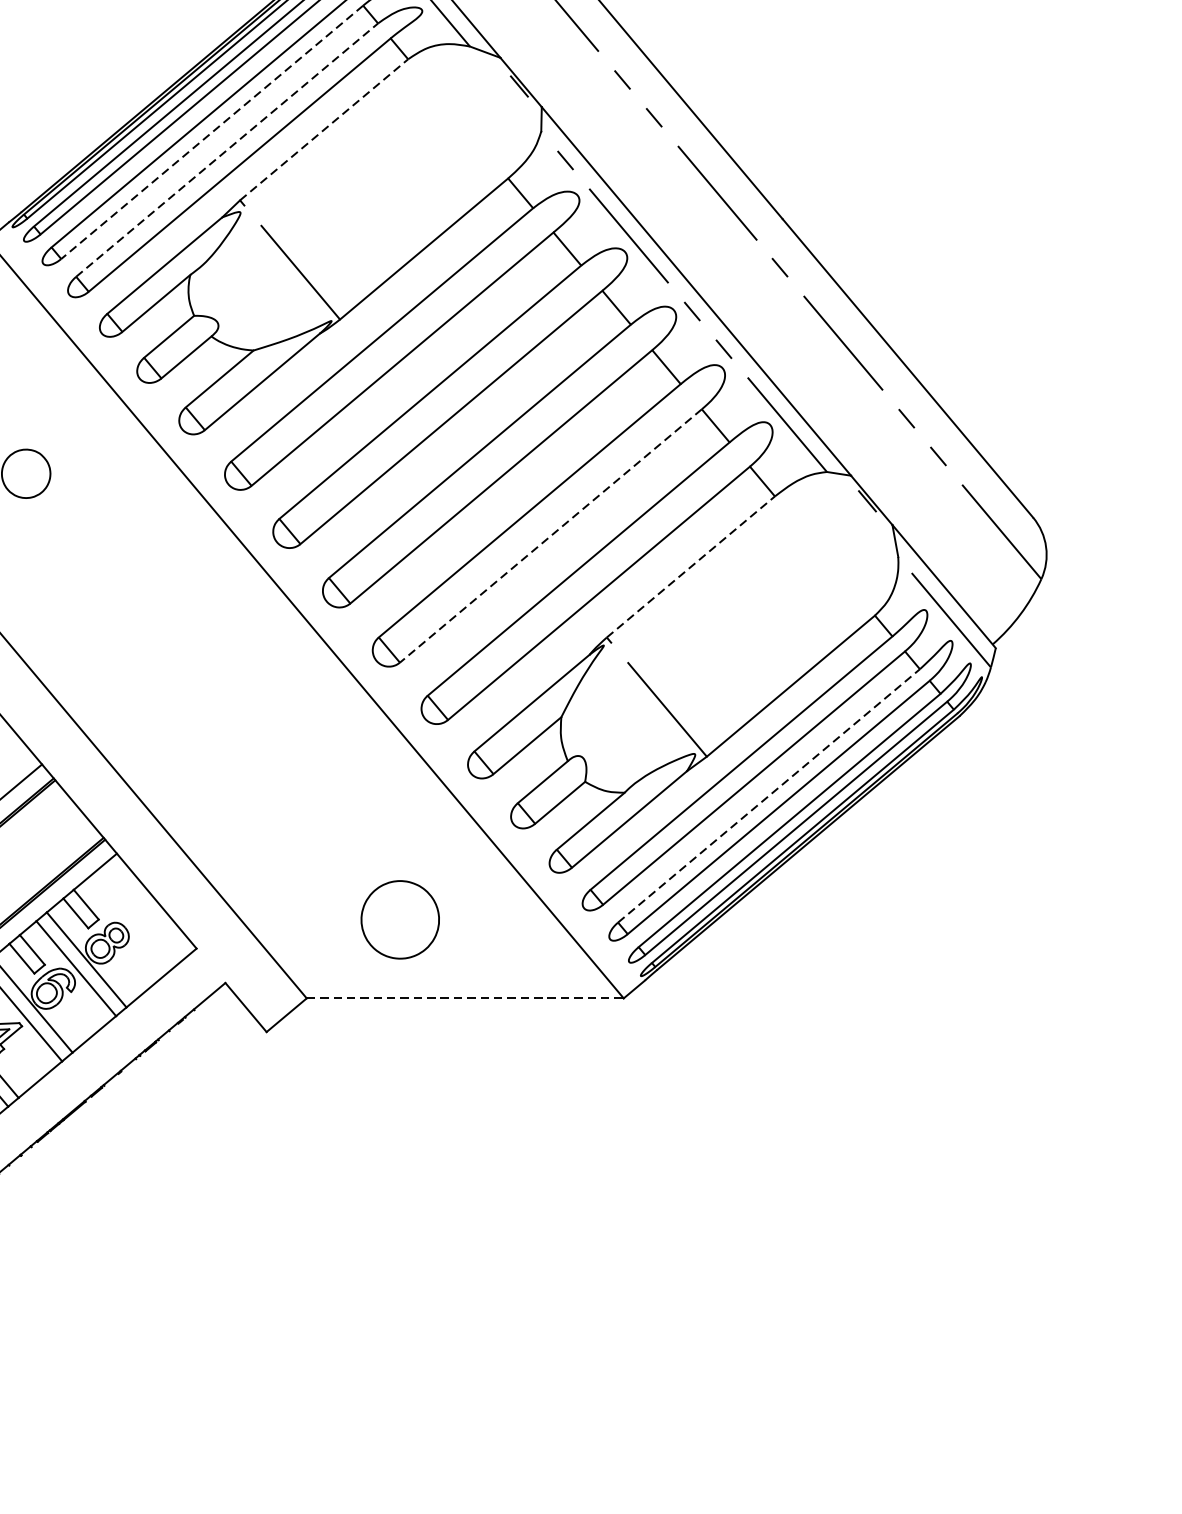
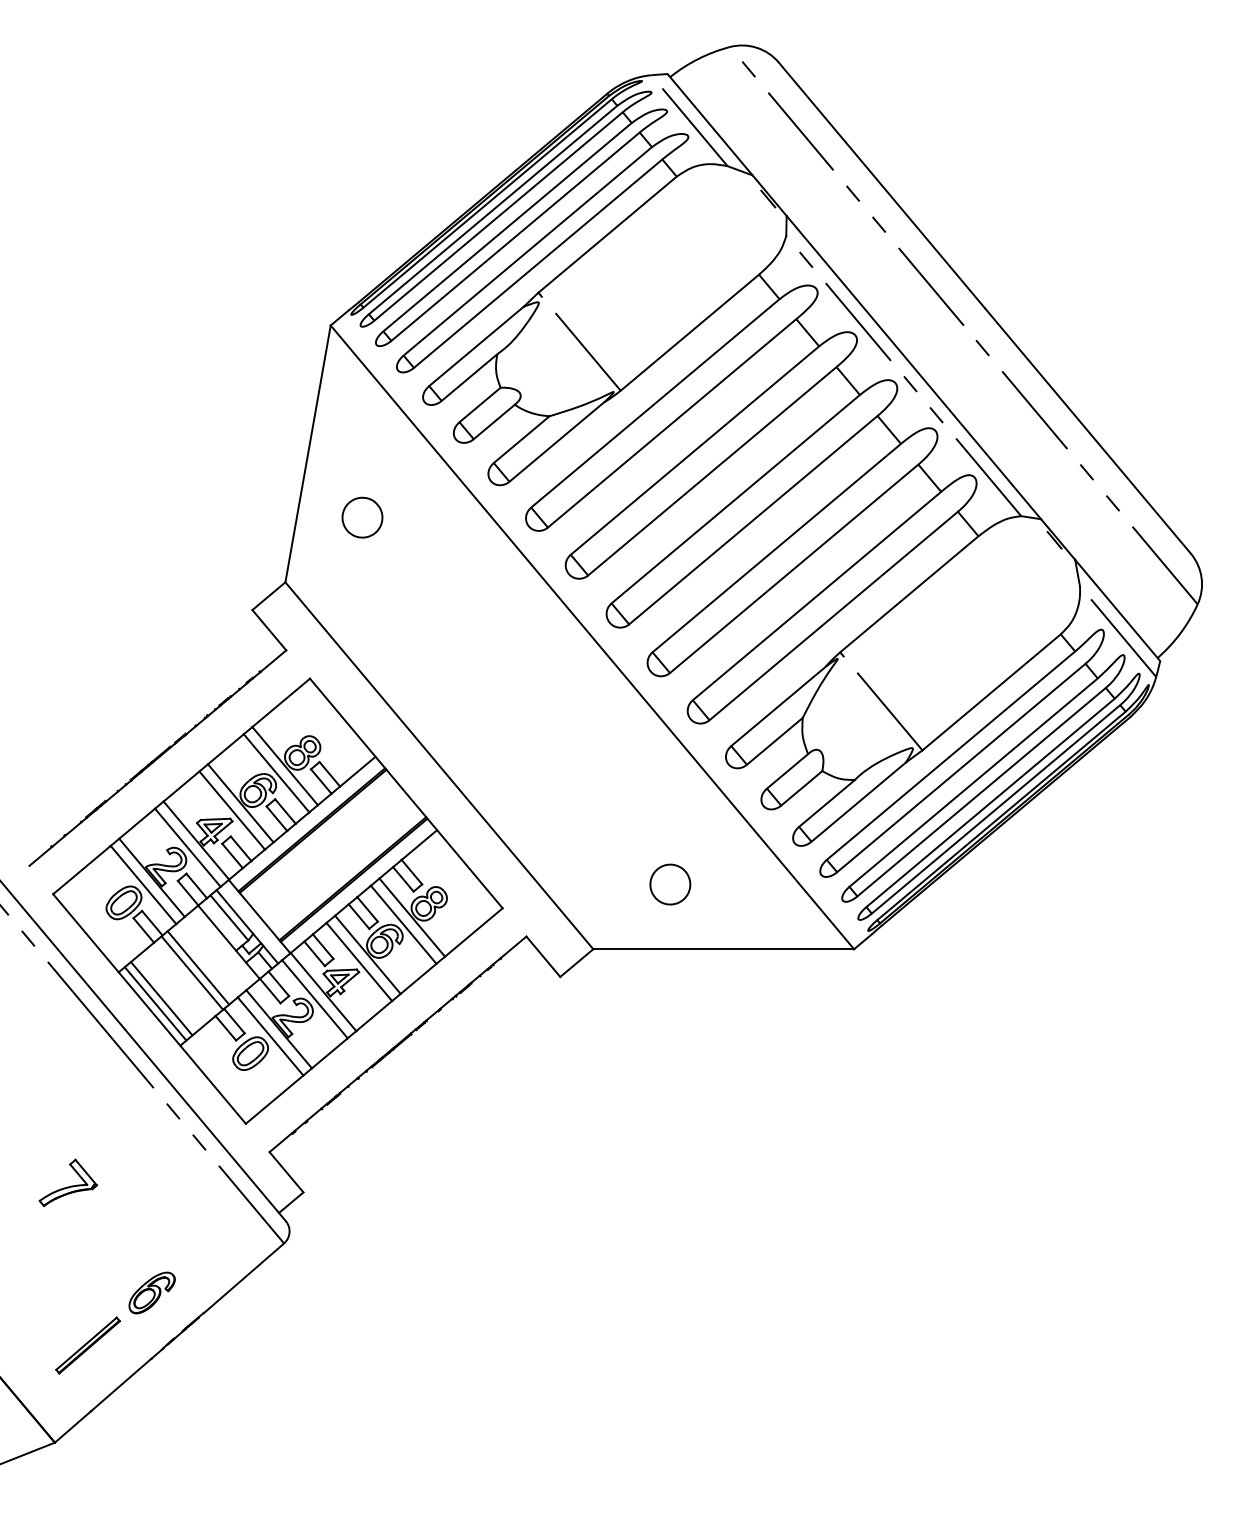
line: (324, 129) -> (607, 234), dashed -> solid
line: (212, 133) -> (515, 237), dashed -> solid
line: (227, 150) -> (528, 251), dashed -> solid
line: (550, 536) -> (793, 569), dashed -> solid
line: (691, 565) -> (909, 593), dashed -> solid
line: (768, 795) -> (973, 782), dashed -> solid
part: (400, 919) -> (670, 884), size x0.62
line: (466, 998) -> (724, 949), dashed -> solid

